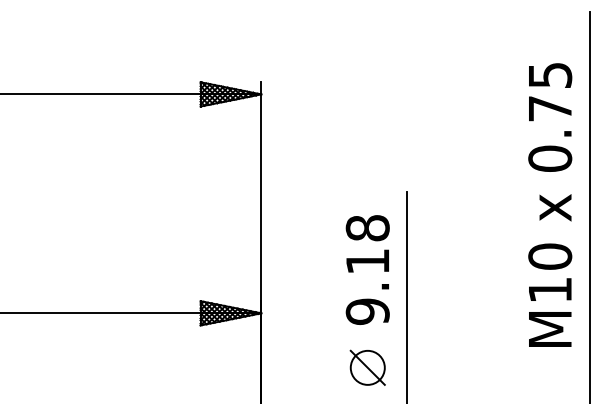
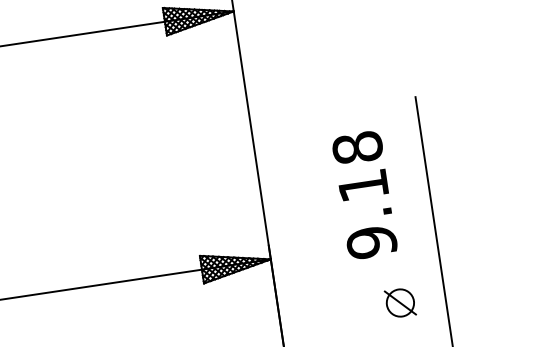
text: (367, 269) -> (364, 194), moved
part: (367, 367) -> (400, 302), size x0.7

